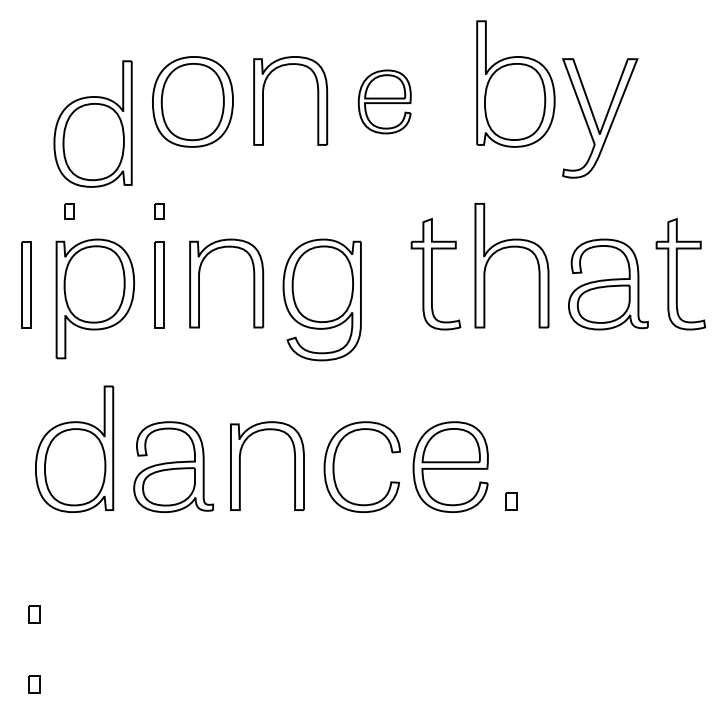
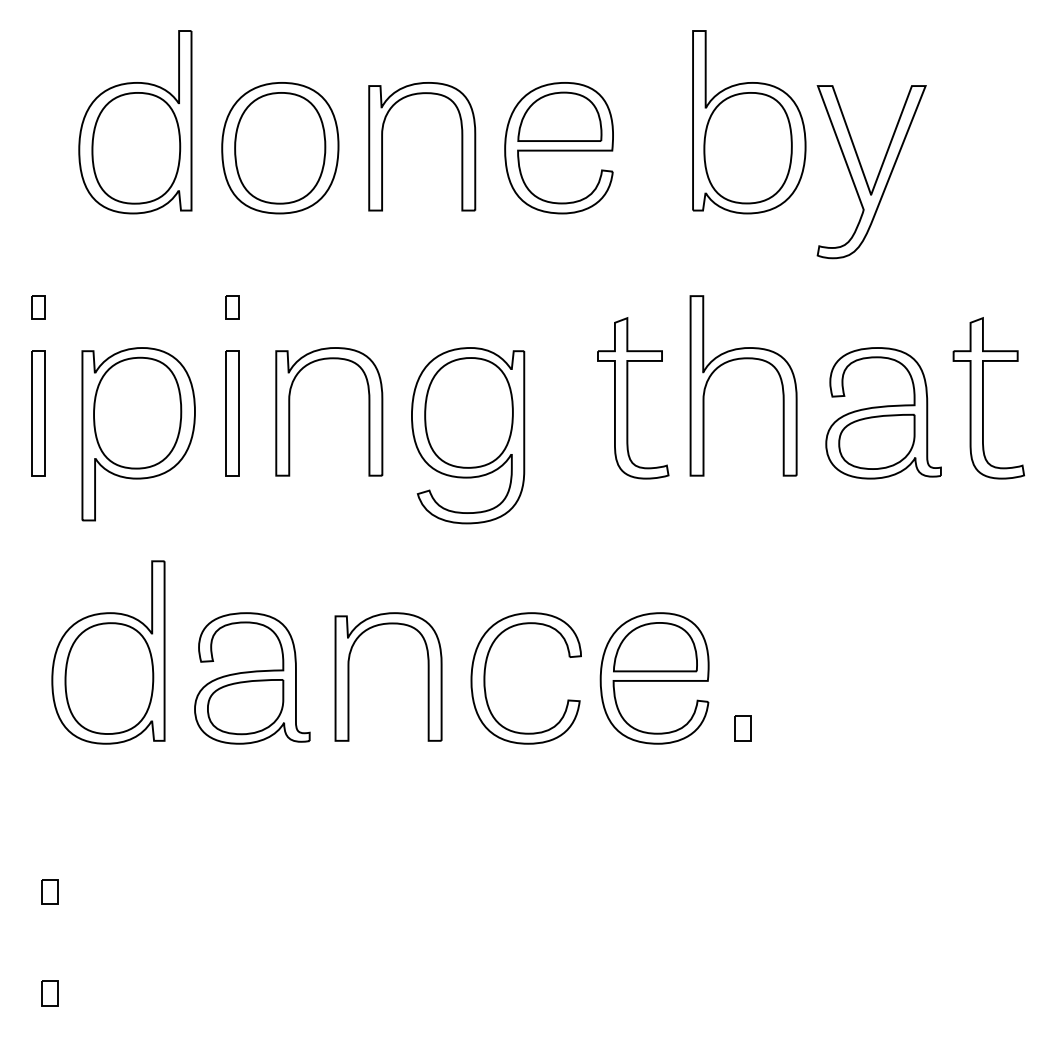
part: (384, 101) -> (558, 147), size x1.43
part: (92, 123) -> (134, 121), moved
part: (69, 211) -> (38, 307), moved

